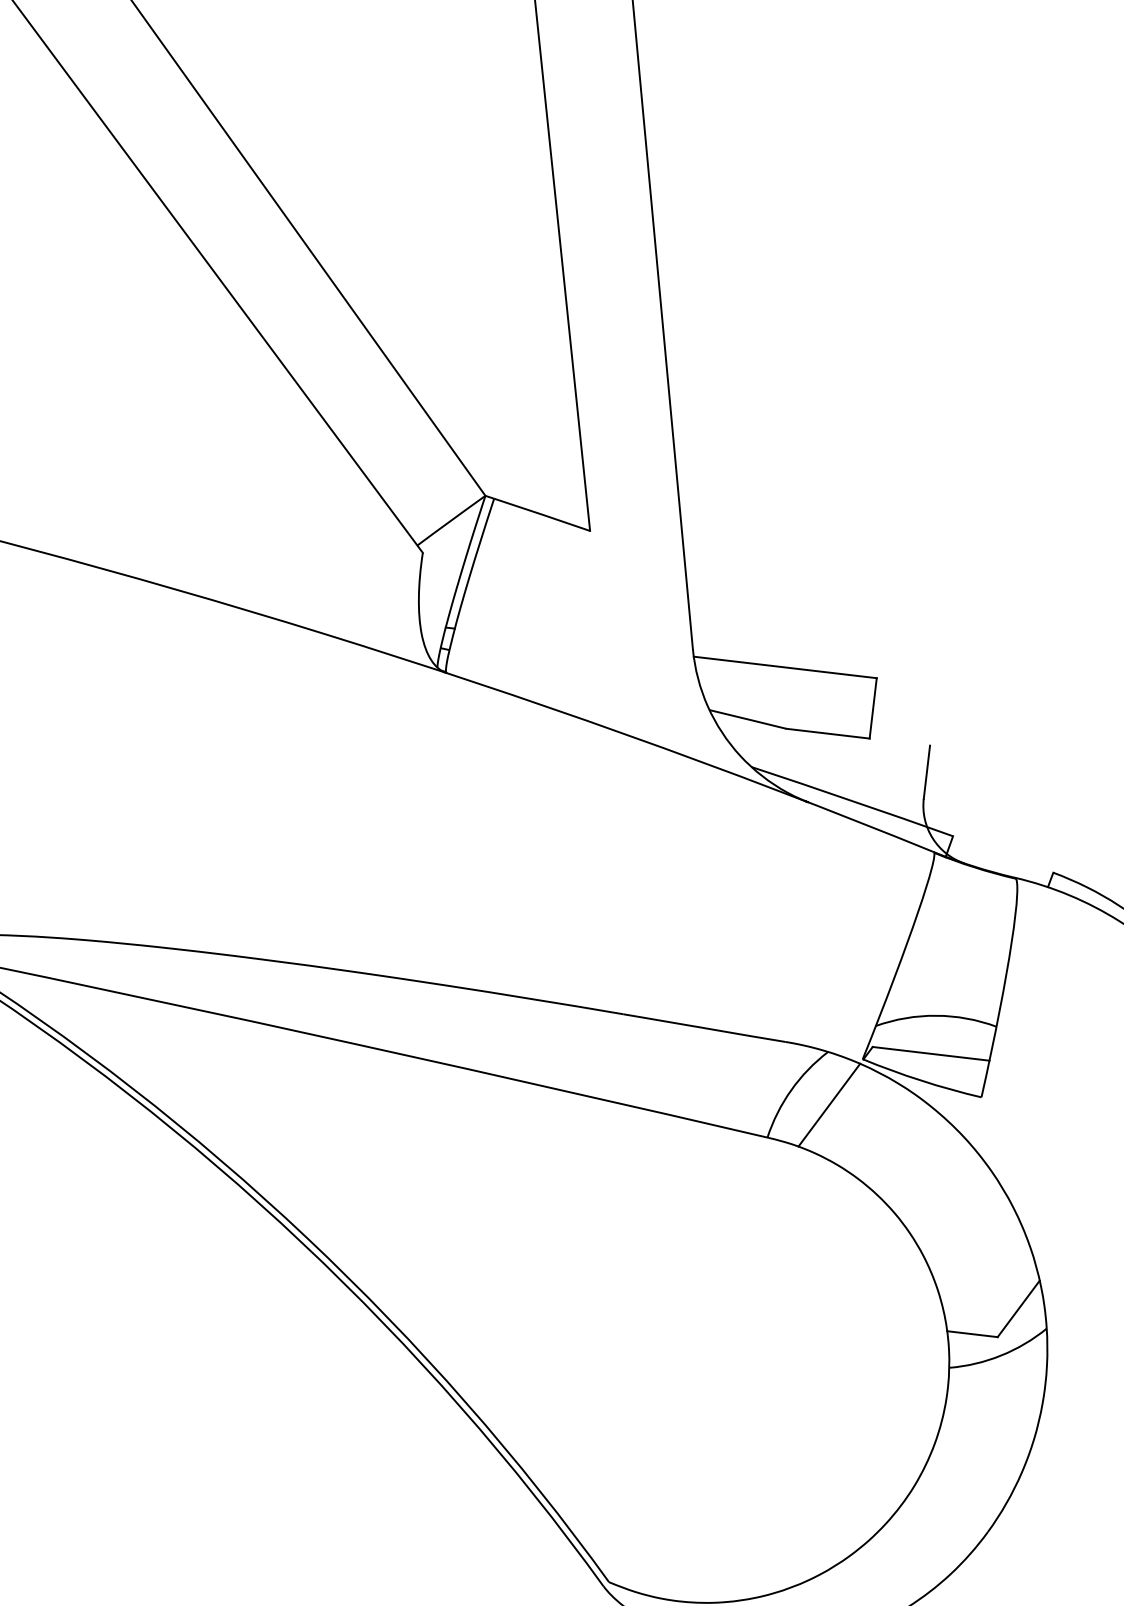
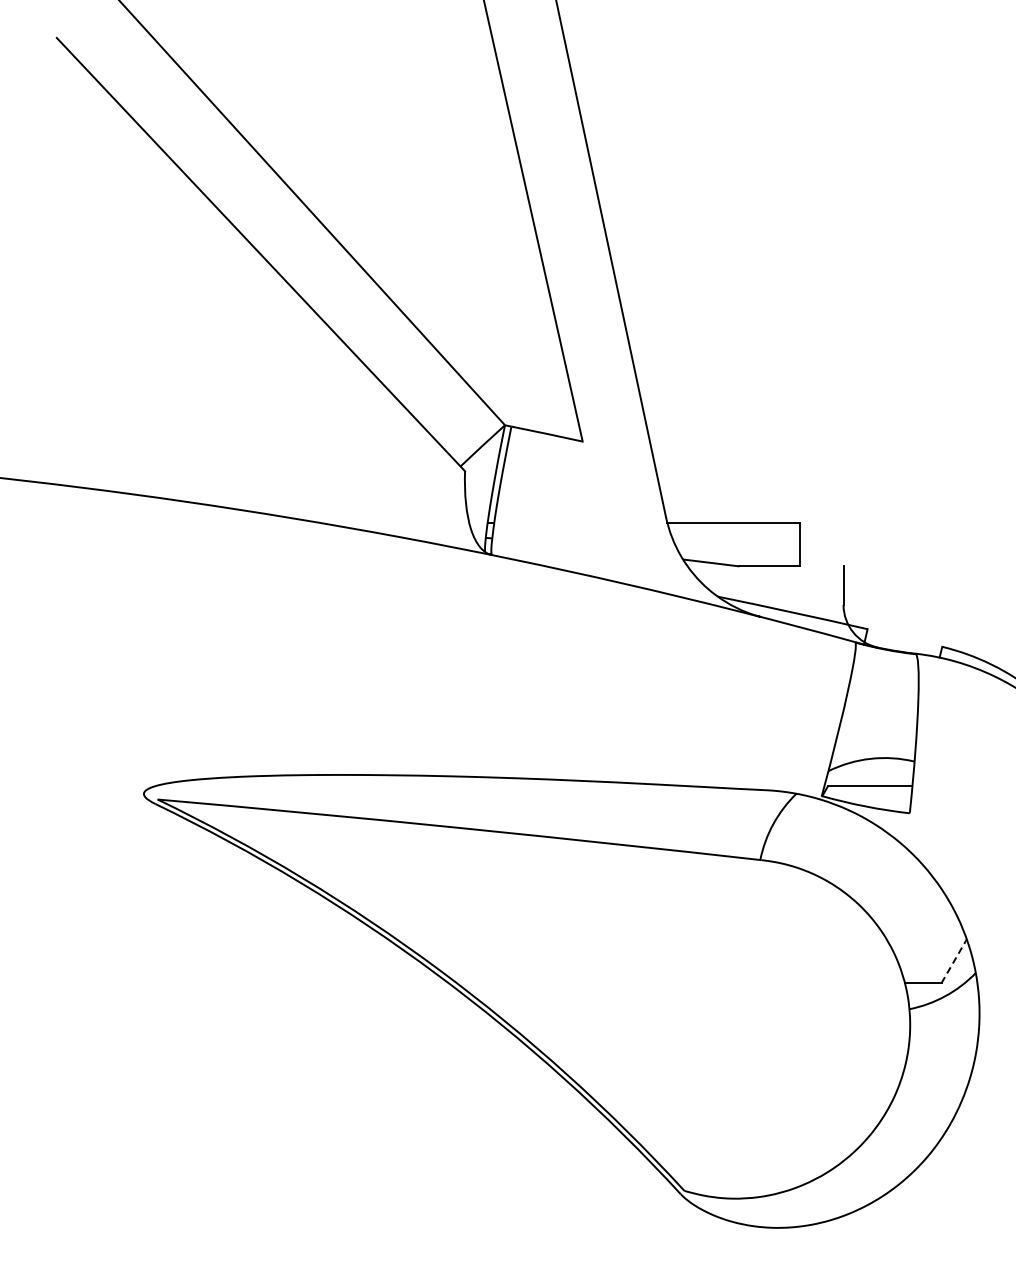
line: (828, 1104) -> (801, 831), removed
line: (1019, 1307) -> (954, 960), solid -> dashed

